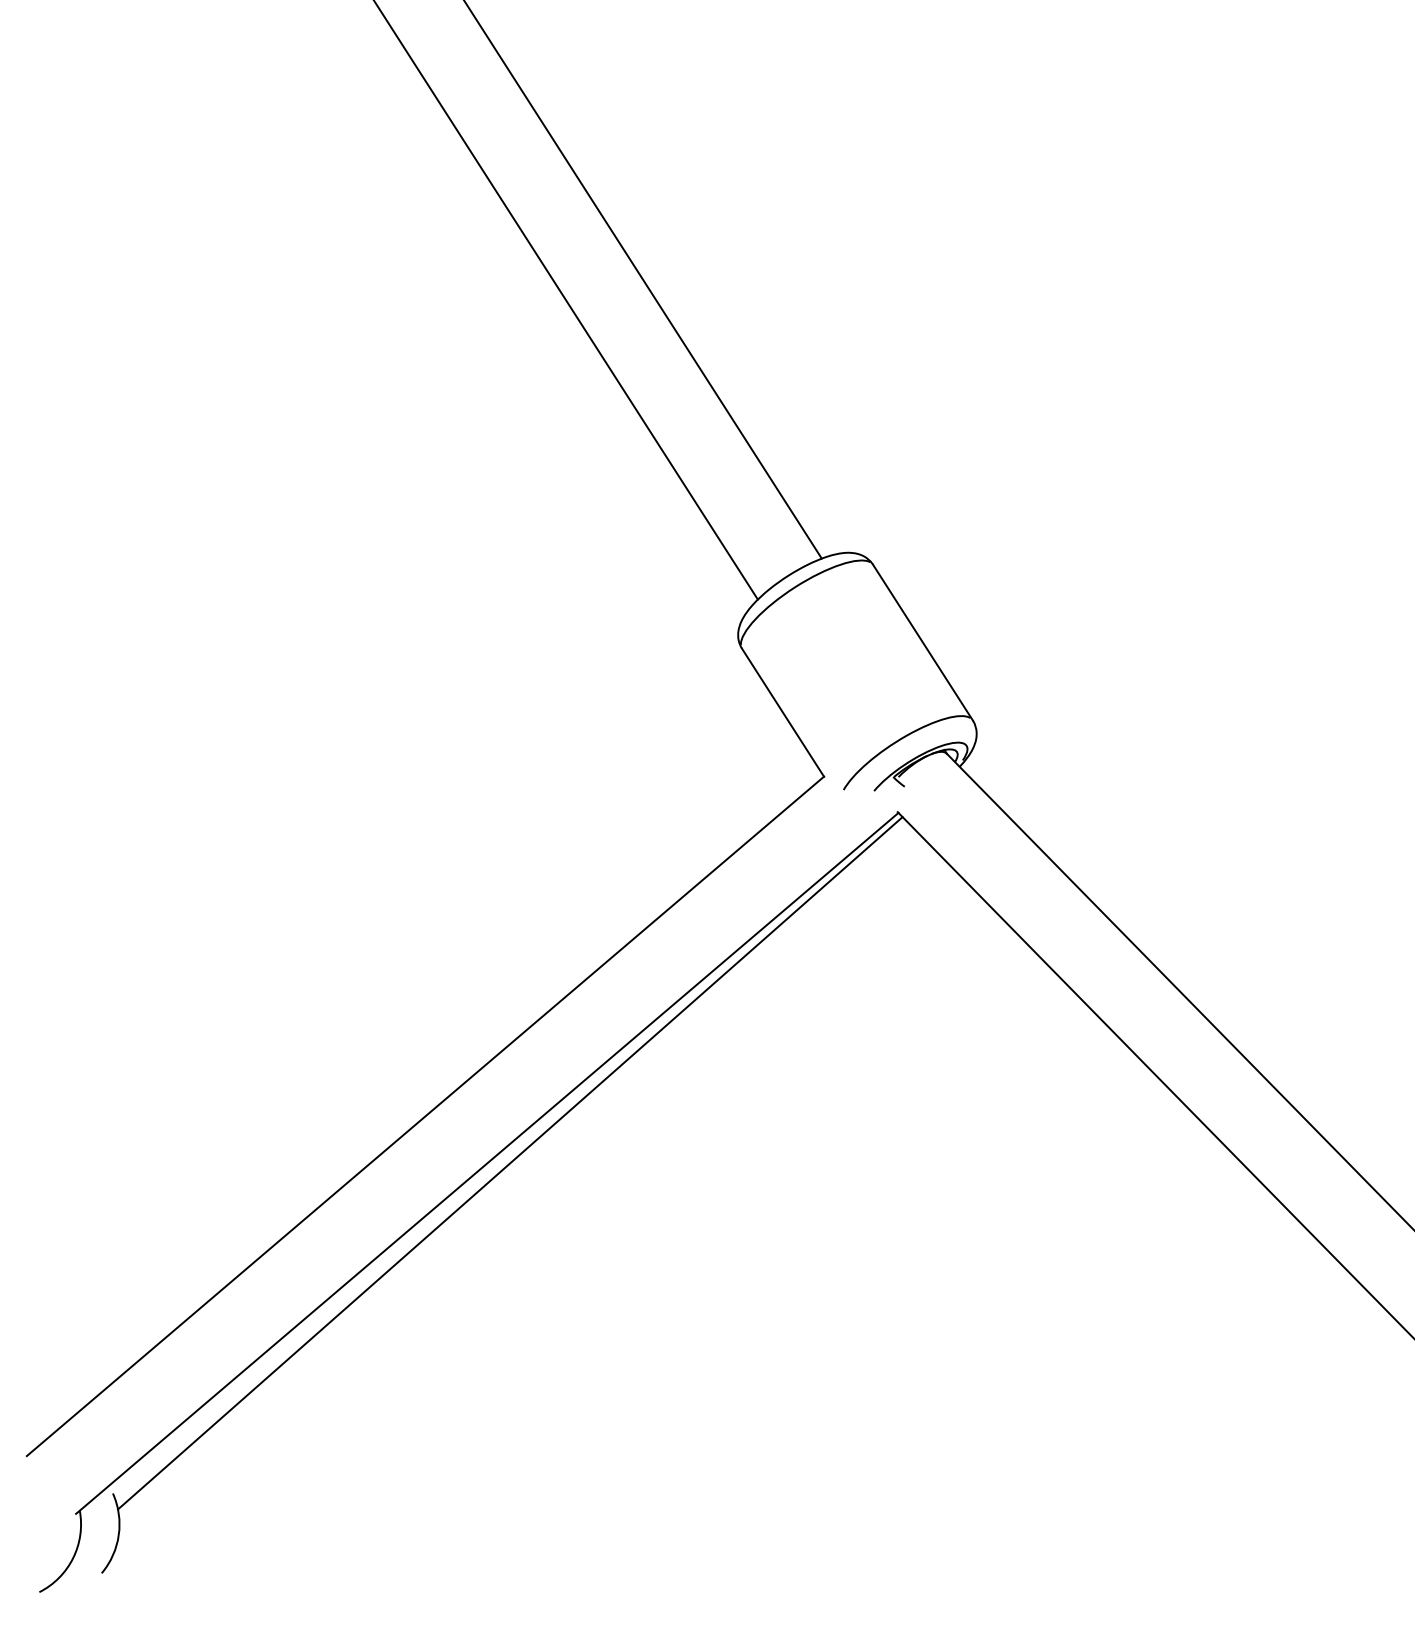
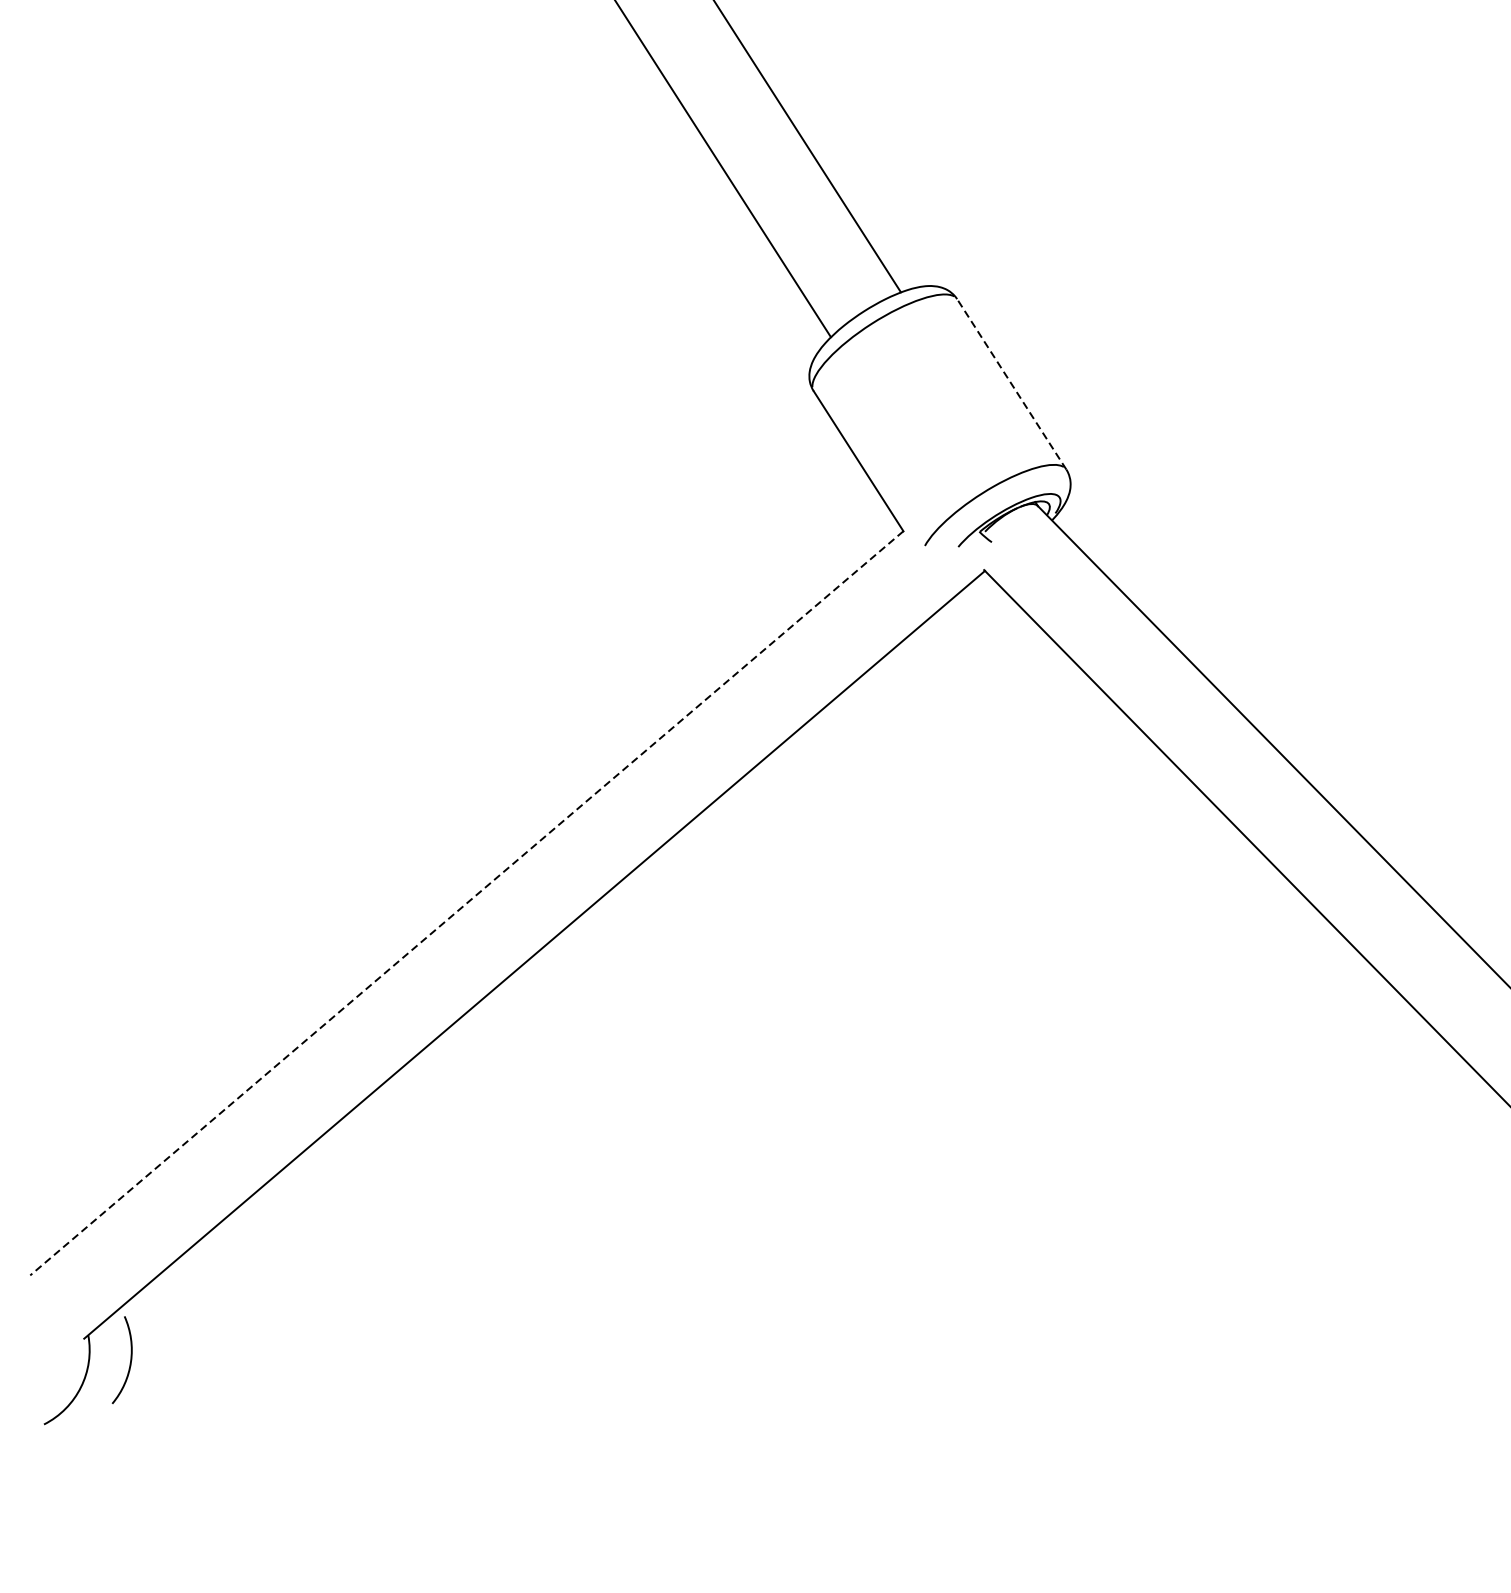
line: (922, 642) -> (1011, 384), solid -> dashed
line: (425, 1116) -> (466, 903), solid -> dashed
line: (510, 1163) -> (560, 954), removed

